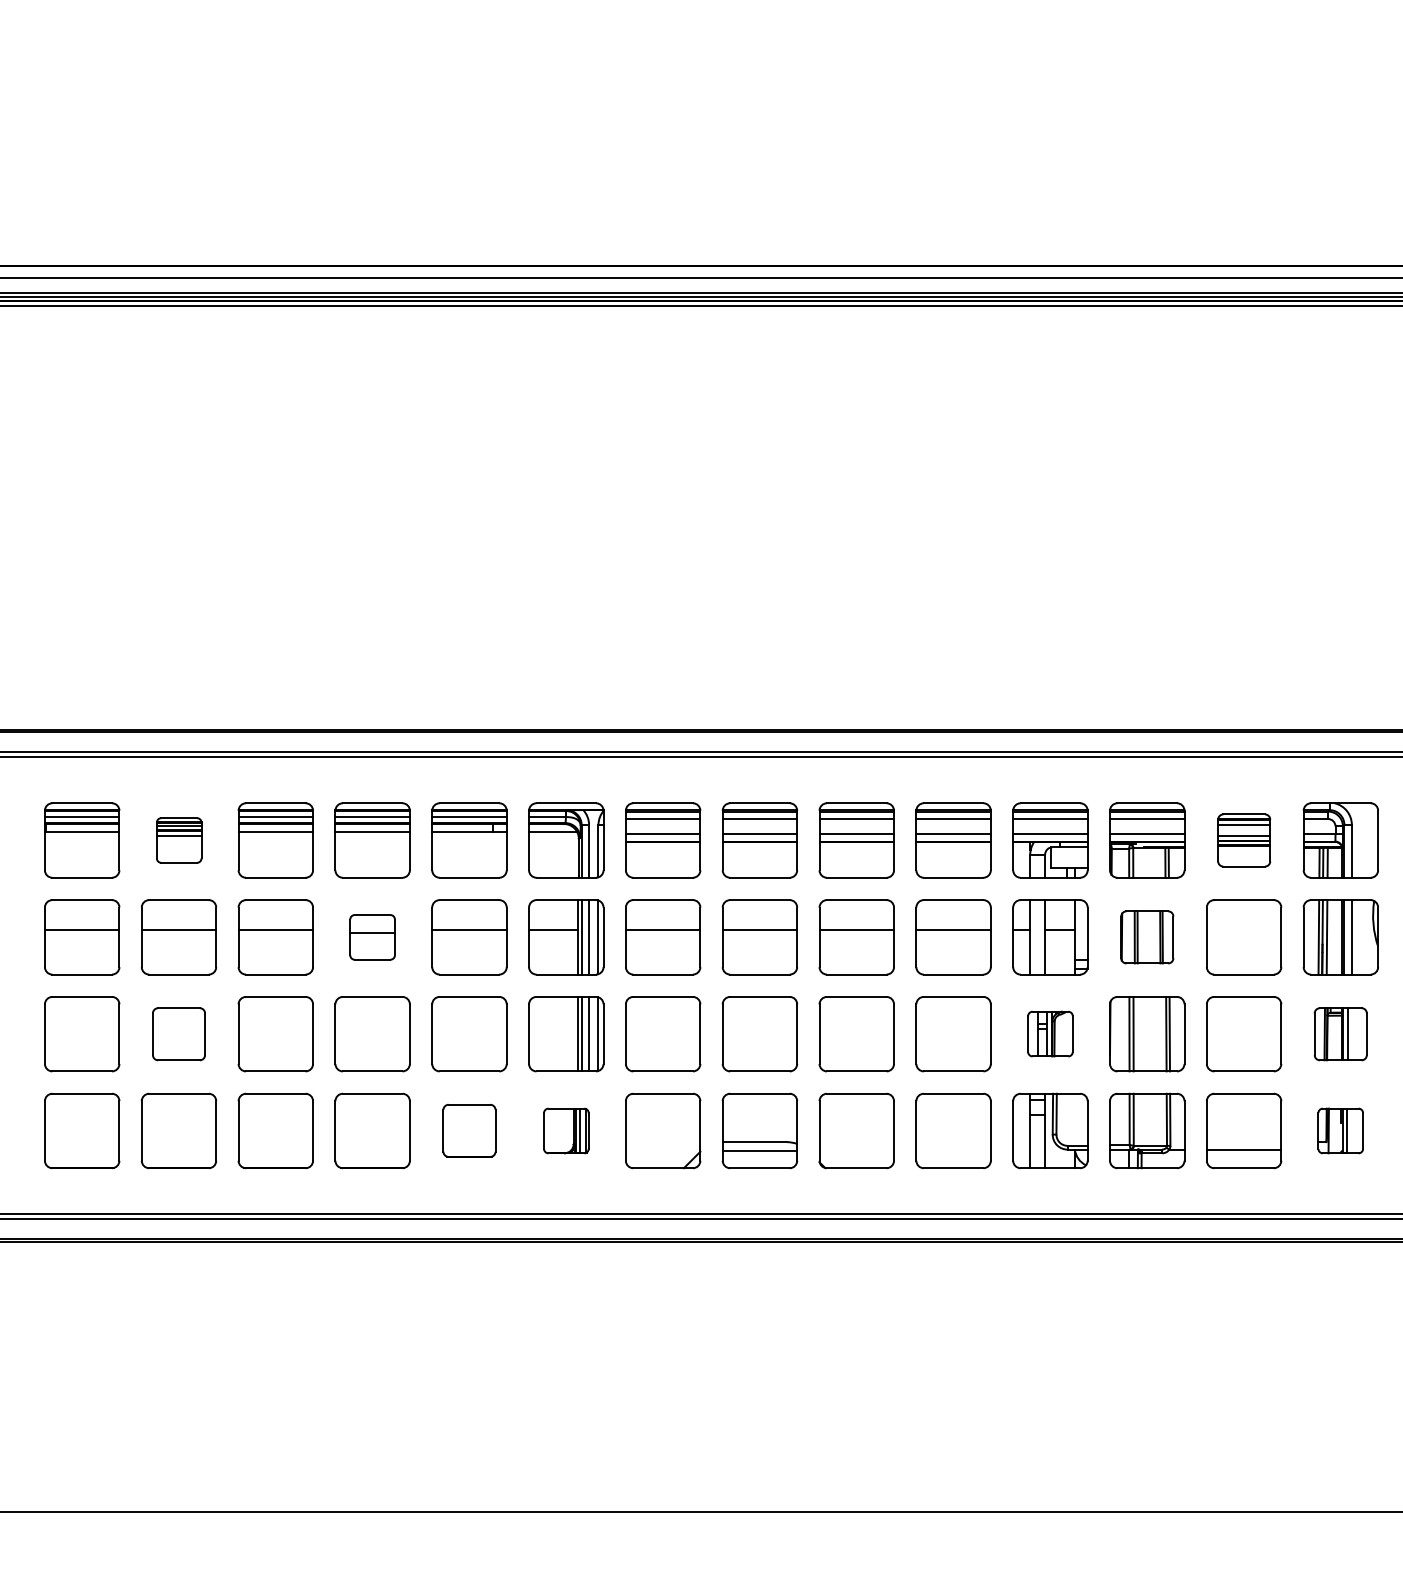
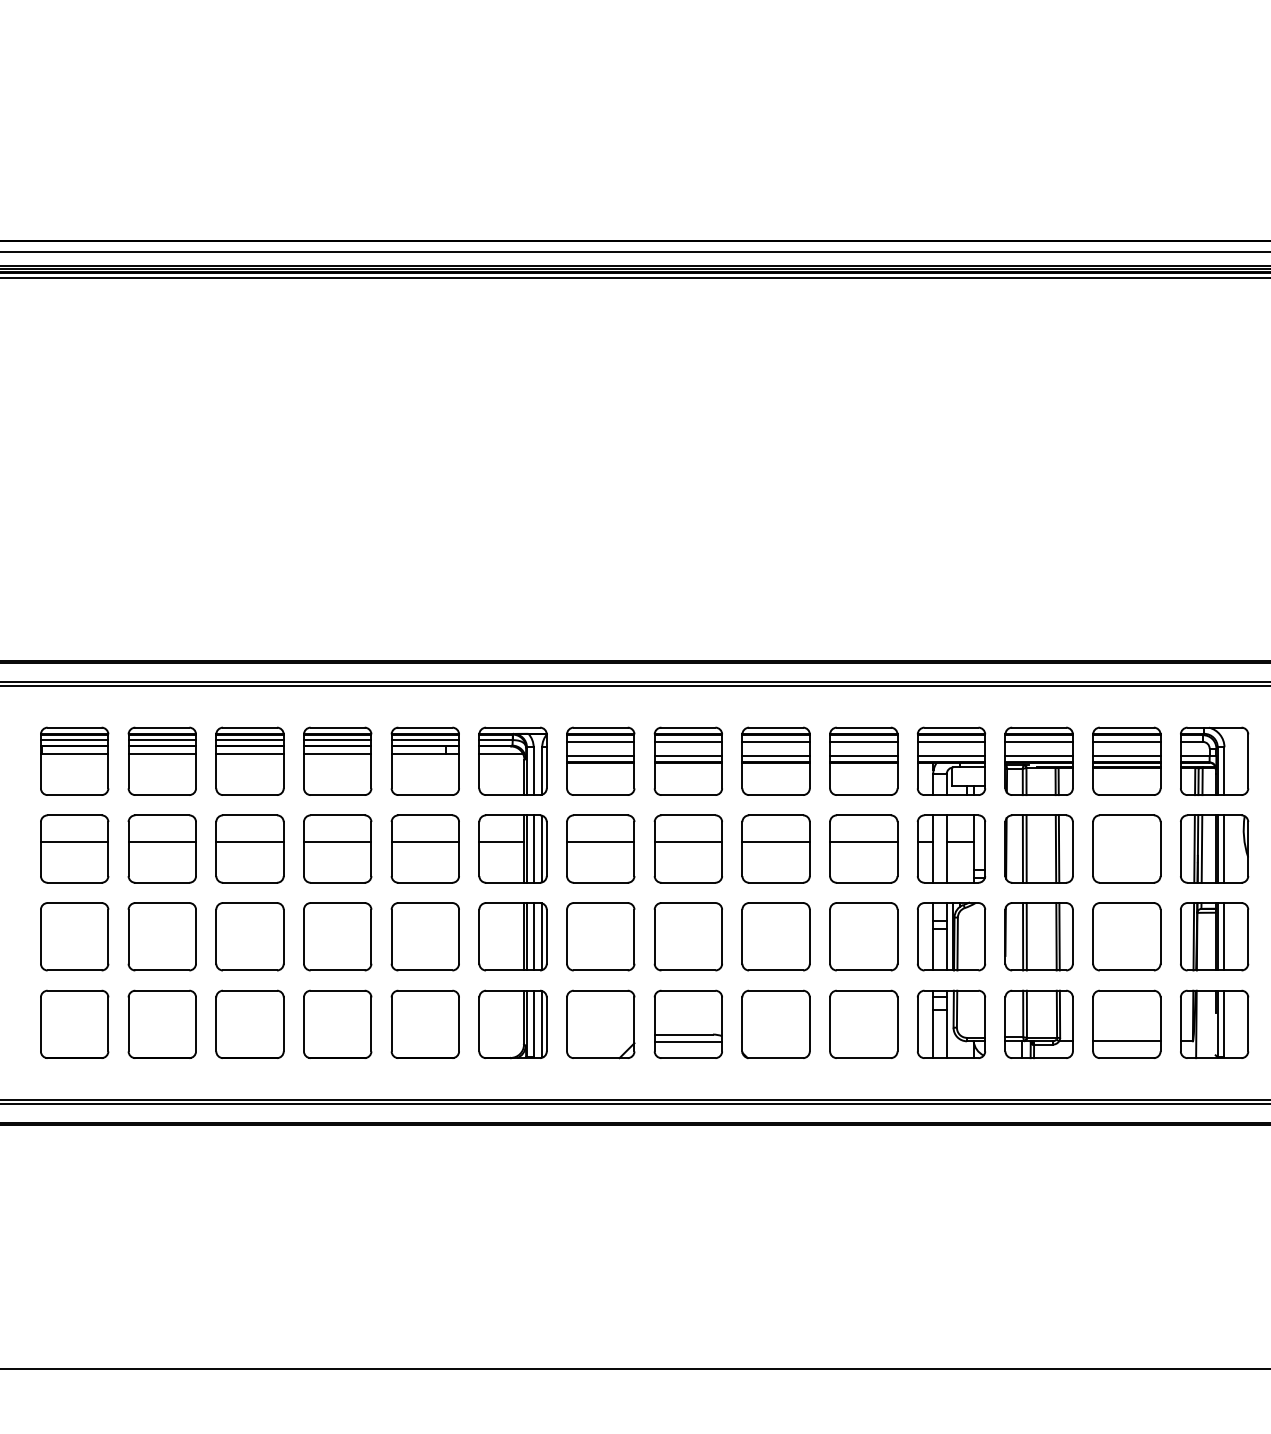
part: (179, 840) -> (162, 761), size x1.67
part: (1244, 840) -> (1127, 761), size x1.43
part: (372, 937) -> (337, 849), size x1.67
part: (1147, 937) -> (1039, 849), size x1.43
part: (1050, 1033) -> (951, 936), size x1.67
part: (178, 1034) -> (161, 937), size x1.43
part: (1340, 1034) -> (1214, 937), size x1.43
part: (469, 1130) -> (425, 1023), size x1.43
part: (566, 1130) -> (513, 1023), size x1.67
part: (1340, 1130) -> (1214, 1023), size x1.67

